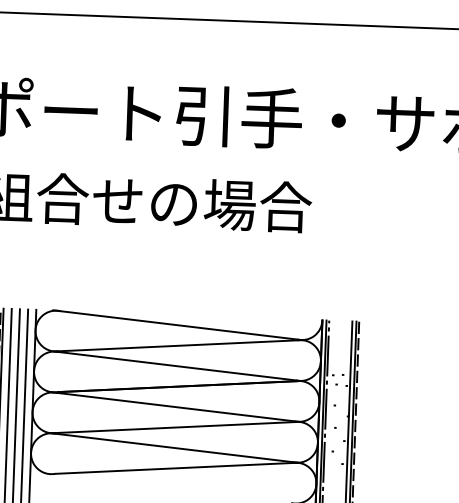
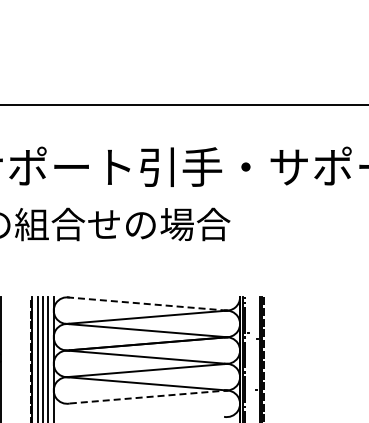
line: (178, 324) -> (146, 303), solid -> dashed
line: (177, 467) -> (149, 396), solid -> dashed

